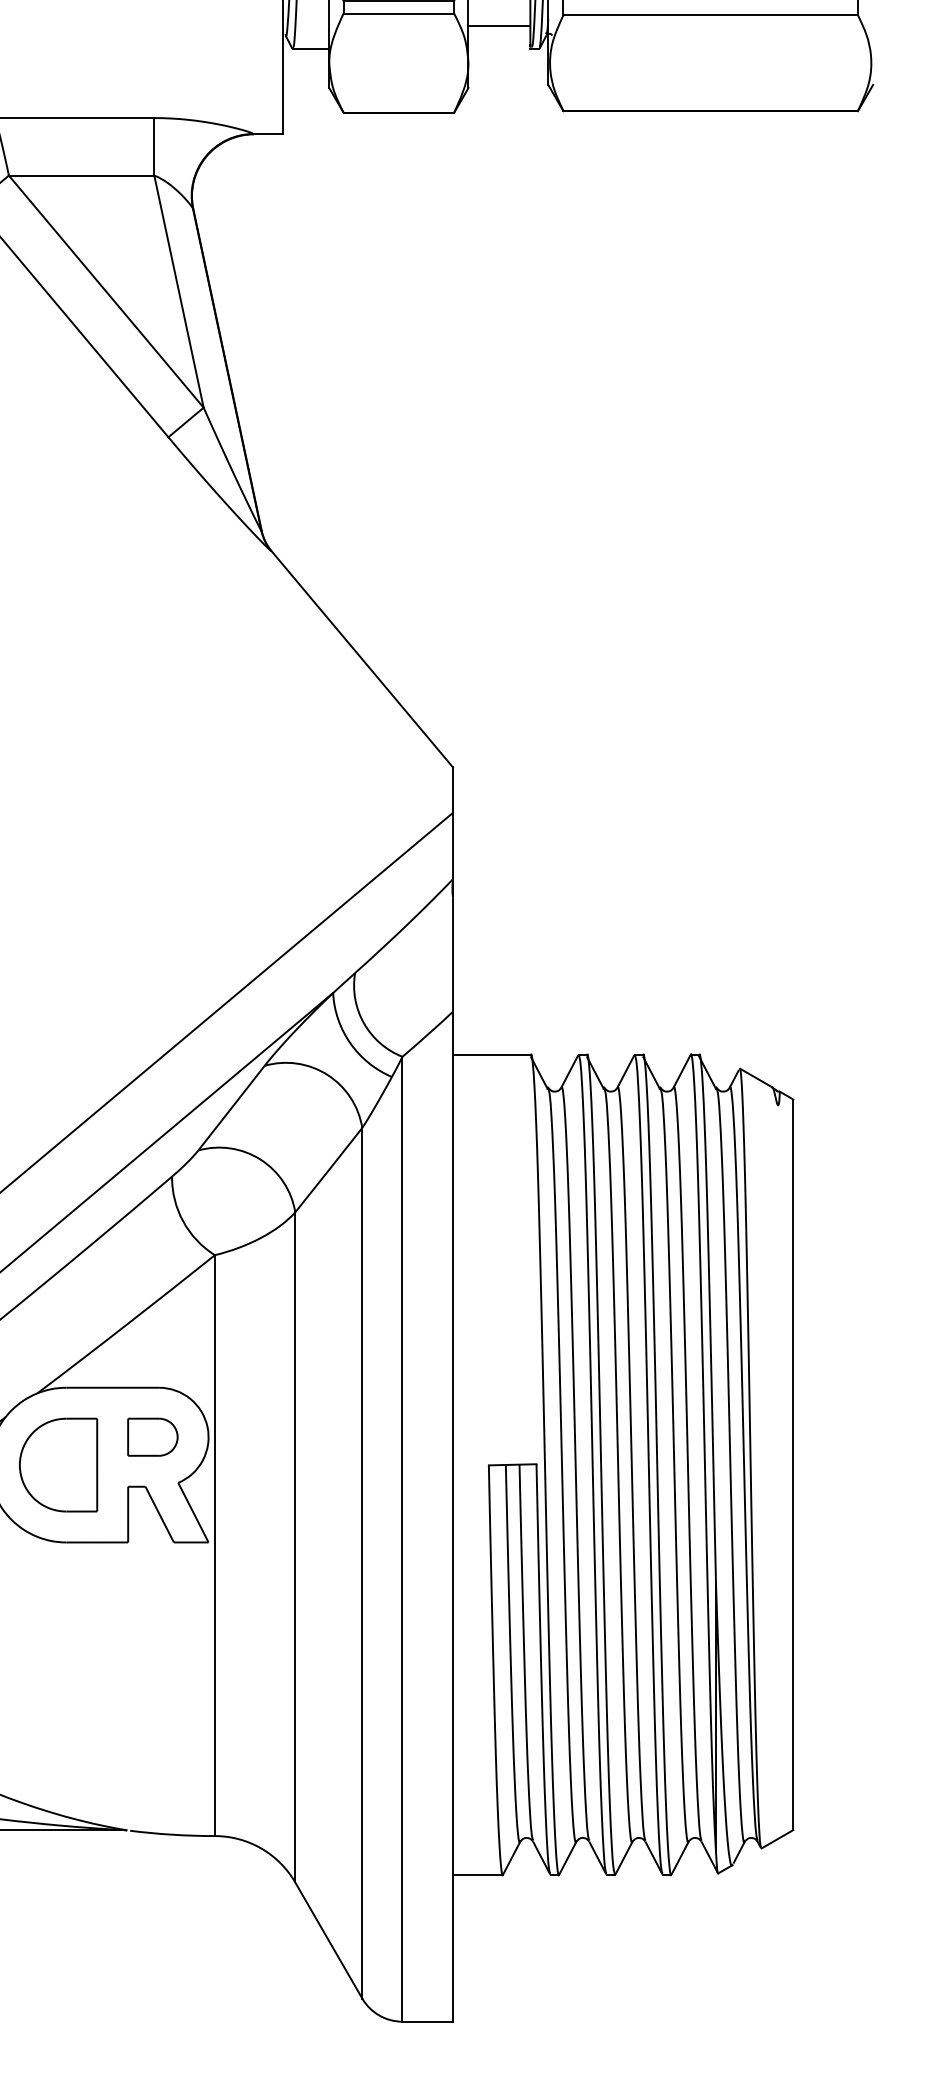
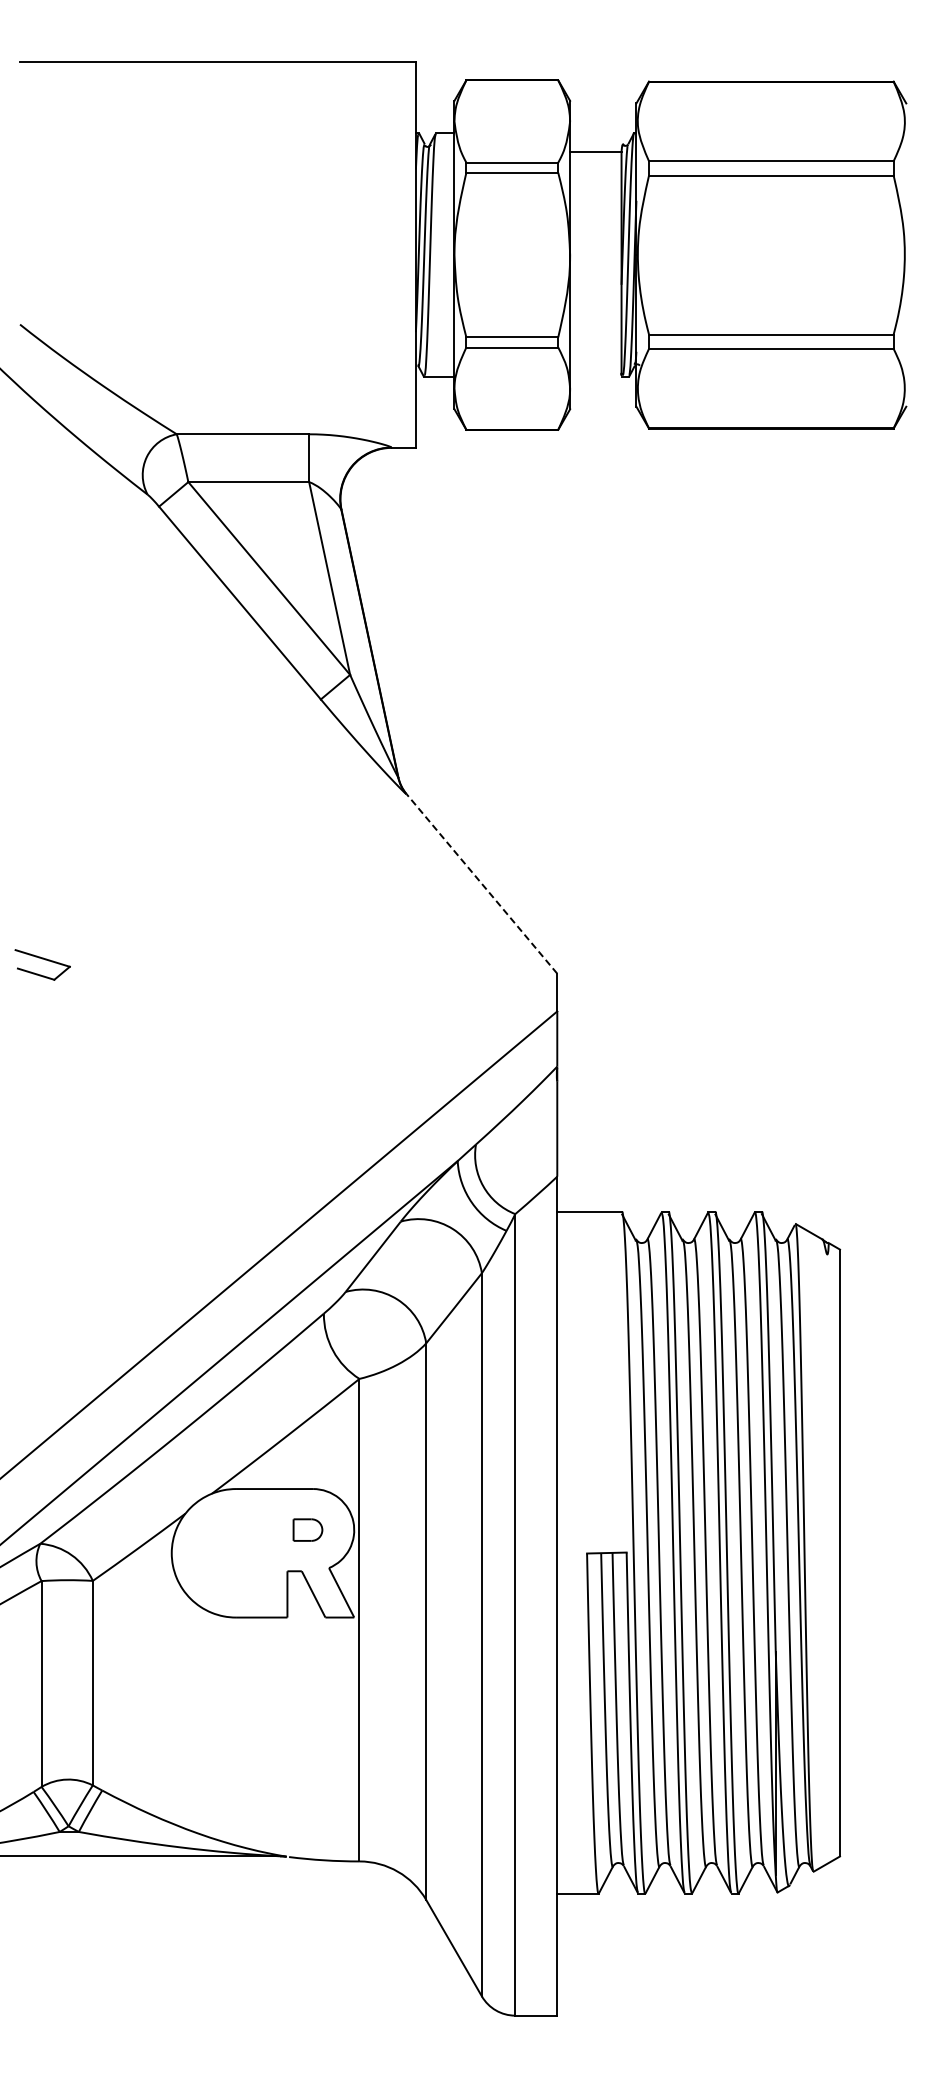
line: (499, 25) -> (595, 357), removed
line: (361, 658) -> (481, 883), solid -> dashed
part: (152, 1436) -> (307, 1529), size x0.7
part: (58, 1464) -> (229, 1552), removed

